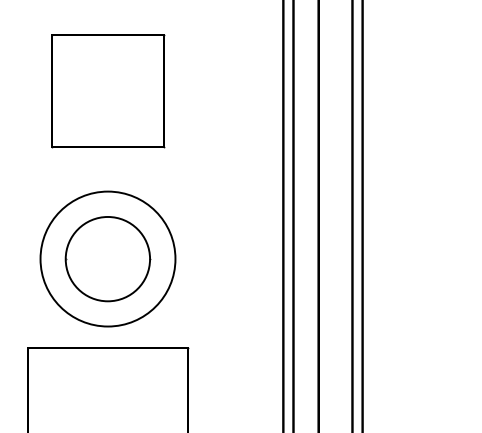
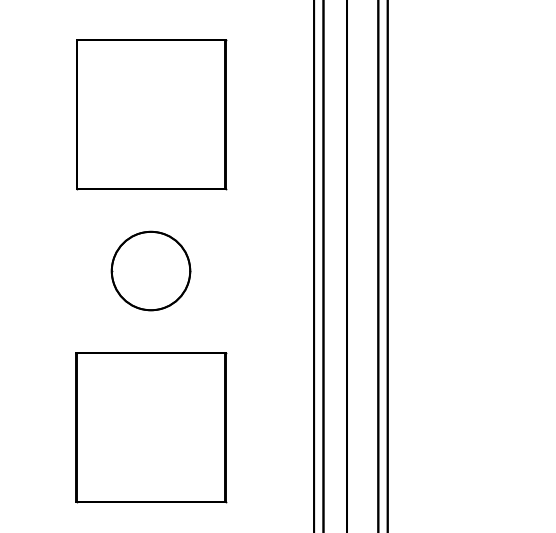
part: (108, 90) -> (151, 114), size x1.43
circle: (107, 258) -> (150, 270), size x0.62

